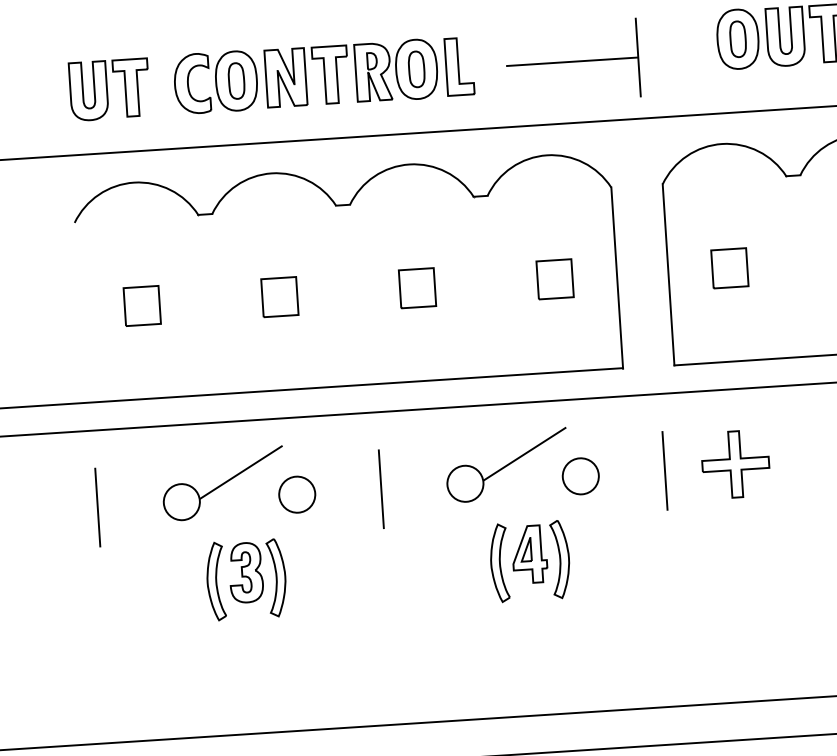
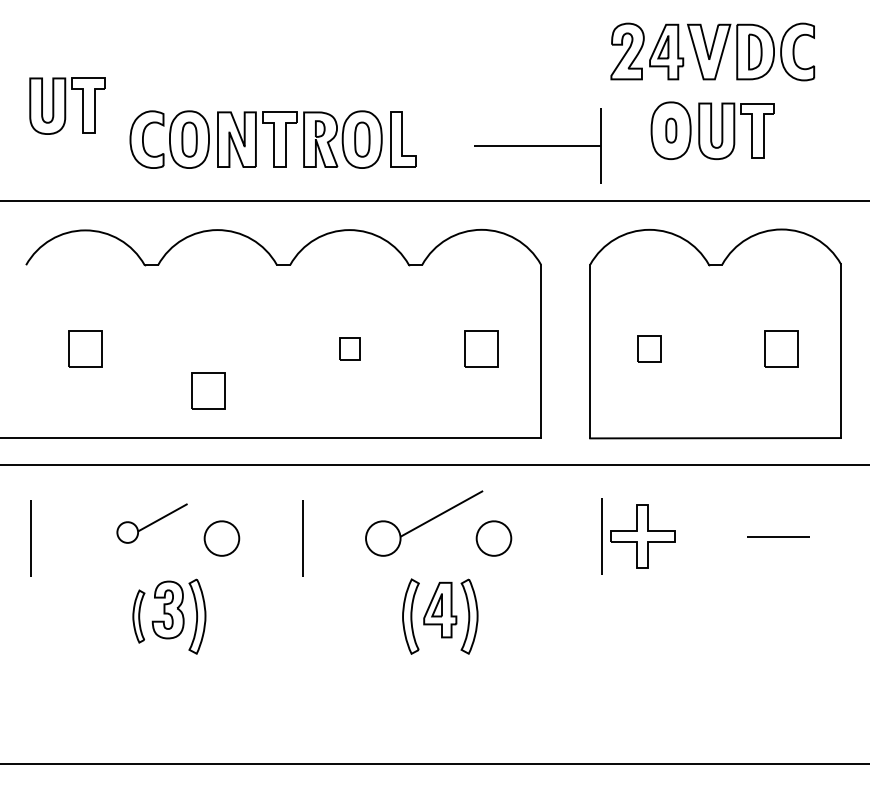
part: (738, 38) -> (671, 130), size x0.7
part: (572, 61) -> (537, 145), moved
part: (109, 89) -> (67, 105), moved
part: (730, 267) -> (649, 348), size x0.7
part: (417, 287) -> (349, 348), size x0.6
part: (279, 296) -> (208, 390), moved
line: (664, 470) -> (601, 536), moved
part: (223, 483) -> (152, 523), size x0.6
part: (215, 581) -> (138, 616), size x0.7

